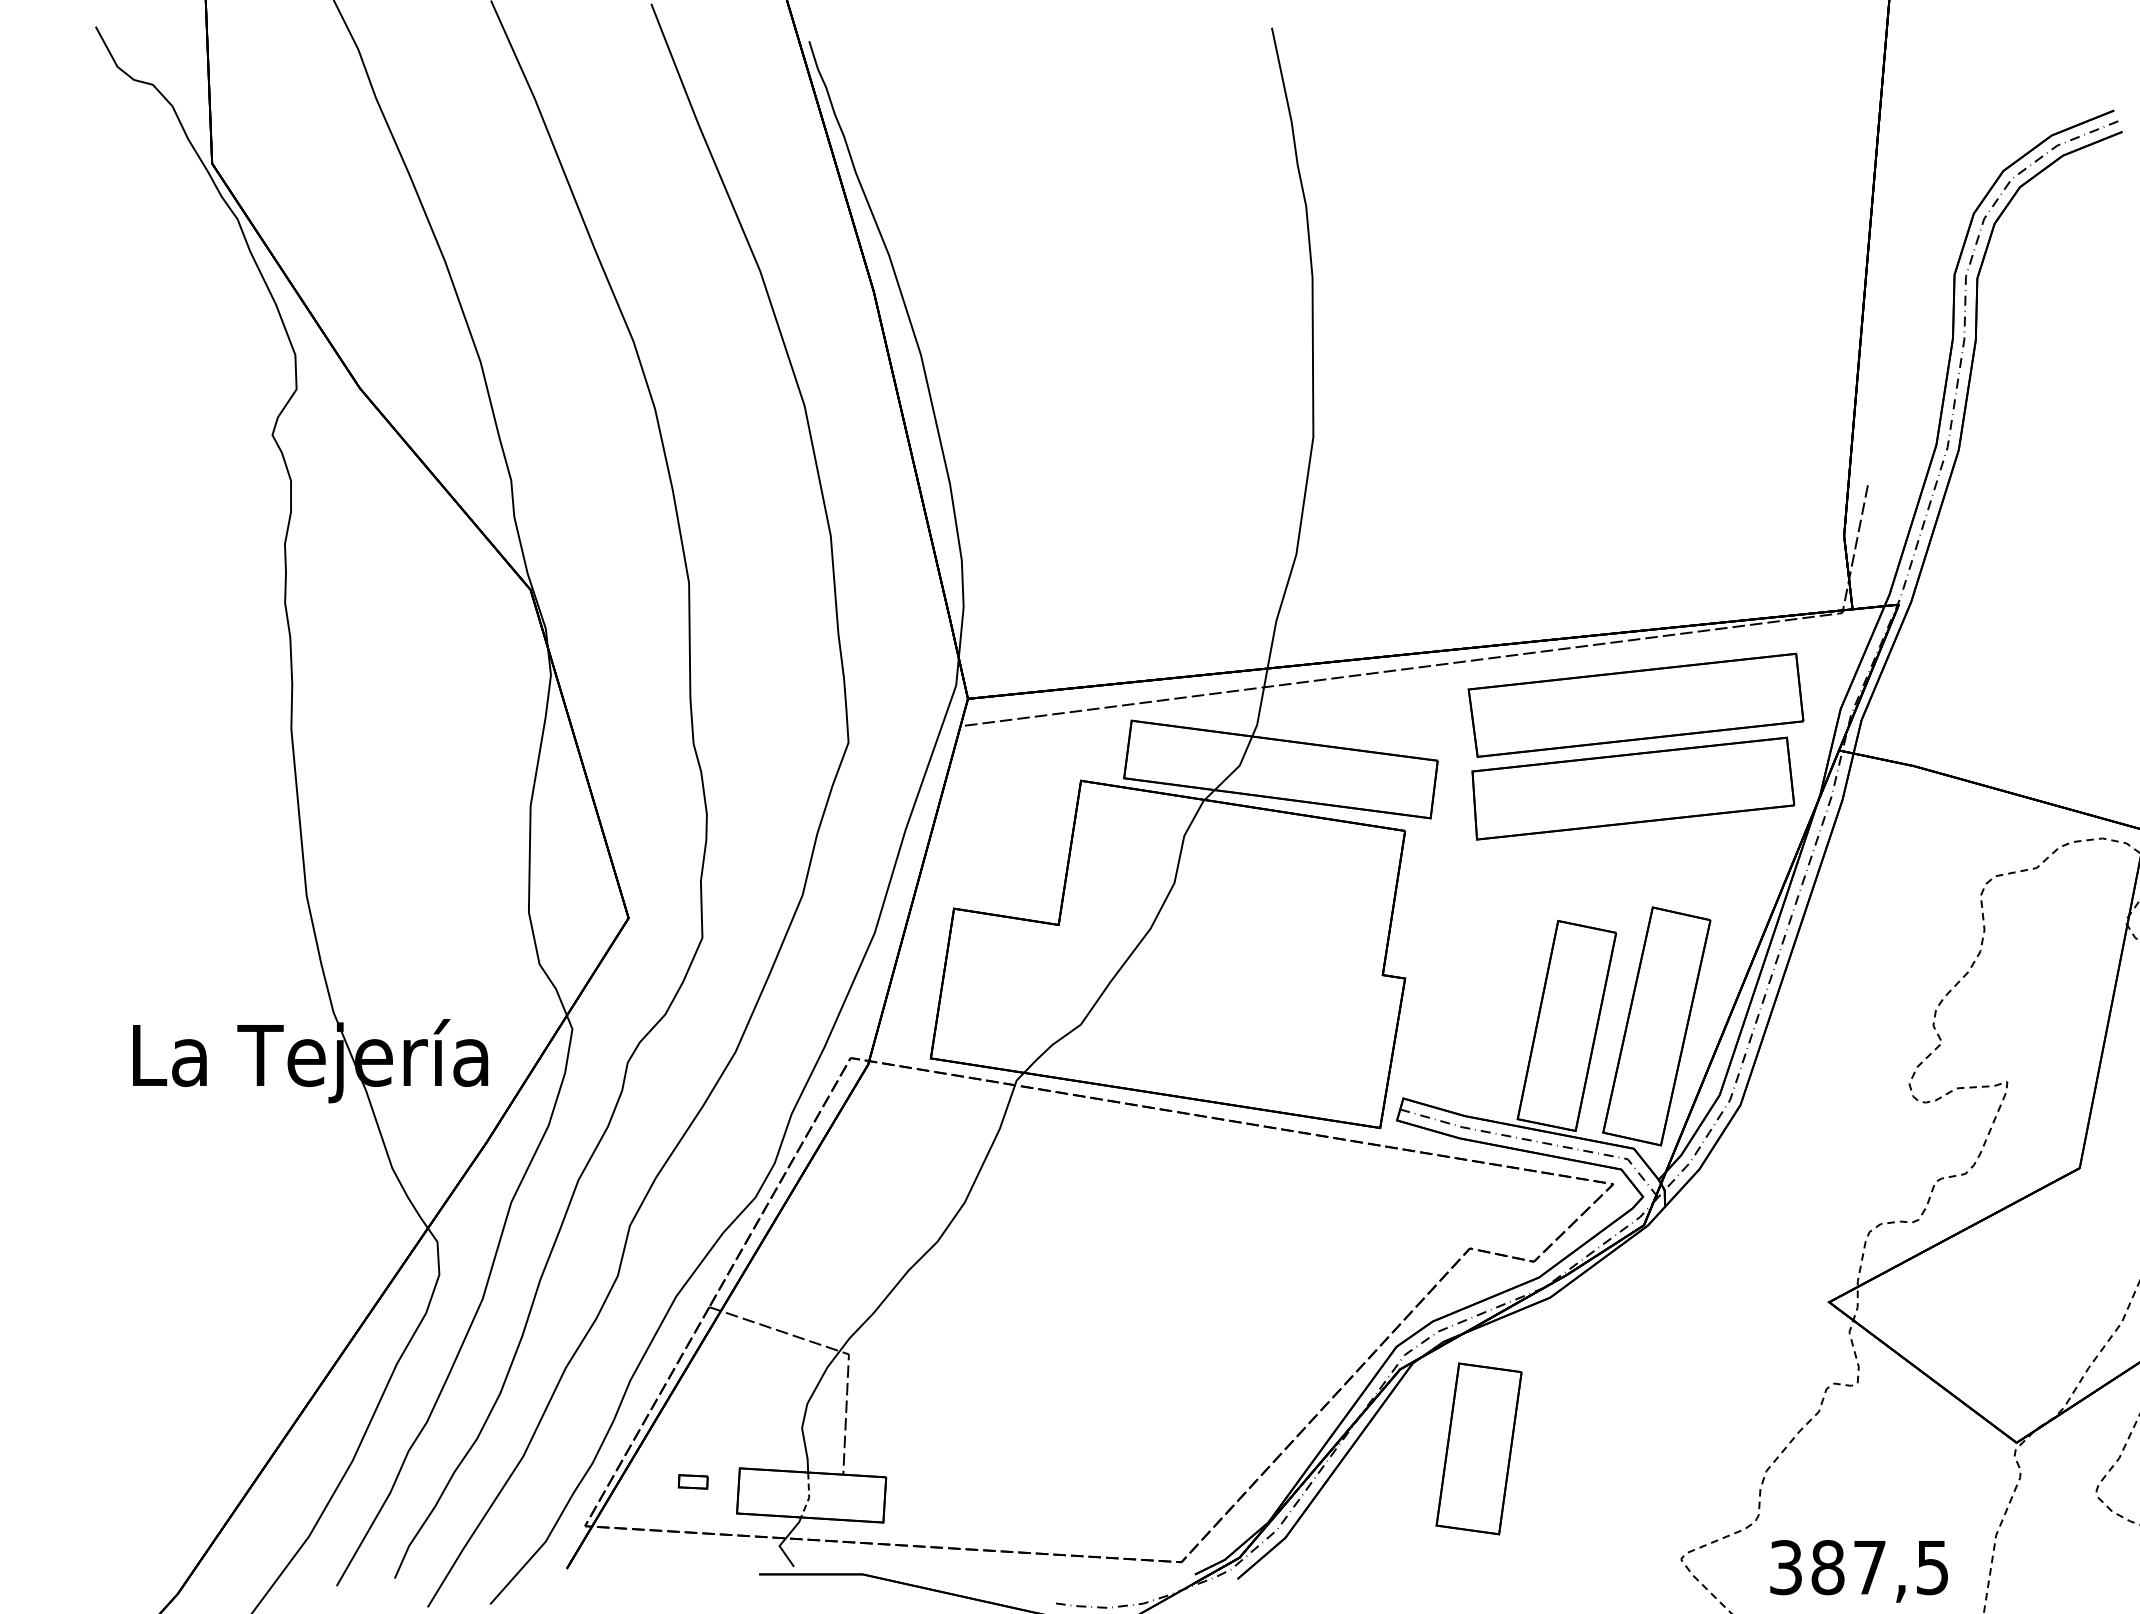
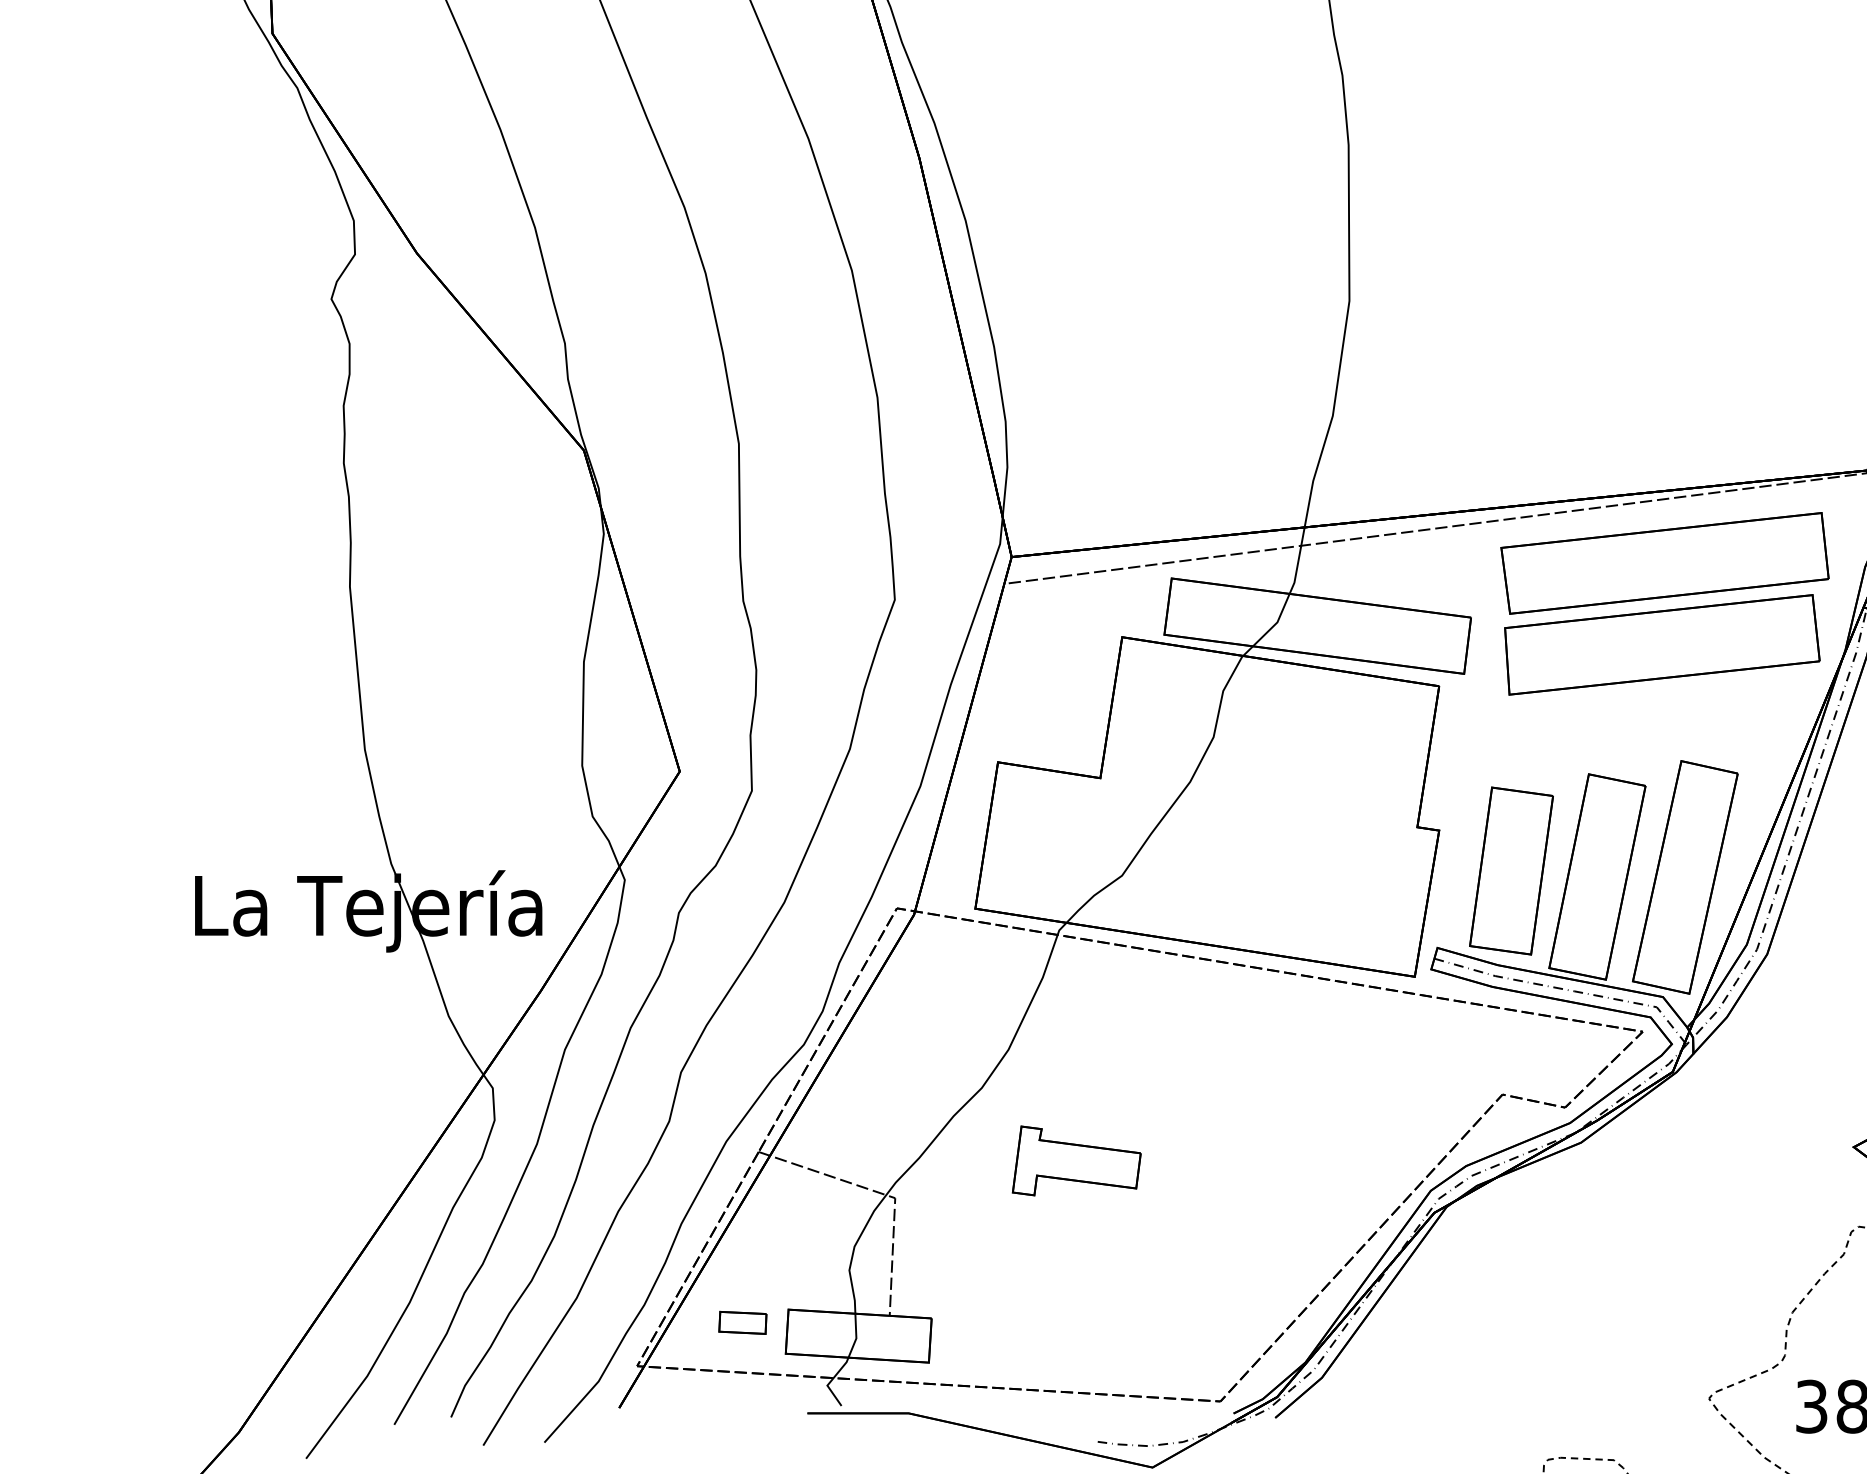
part: (1034, 1316) -> (1076, 1161), added
part: (1478, 1448) -> (1510, 870), moved
part: (693, 1481) -> (743, 1322), size x1.67
line: (809, 1496) -> (856, 1337), dashed -> solid

